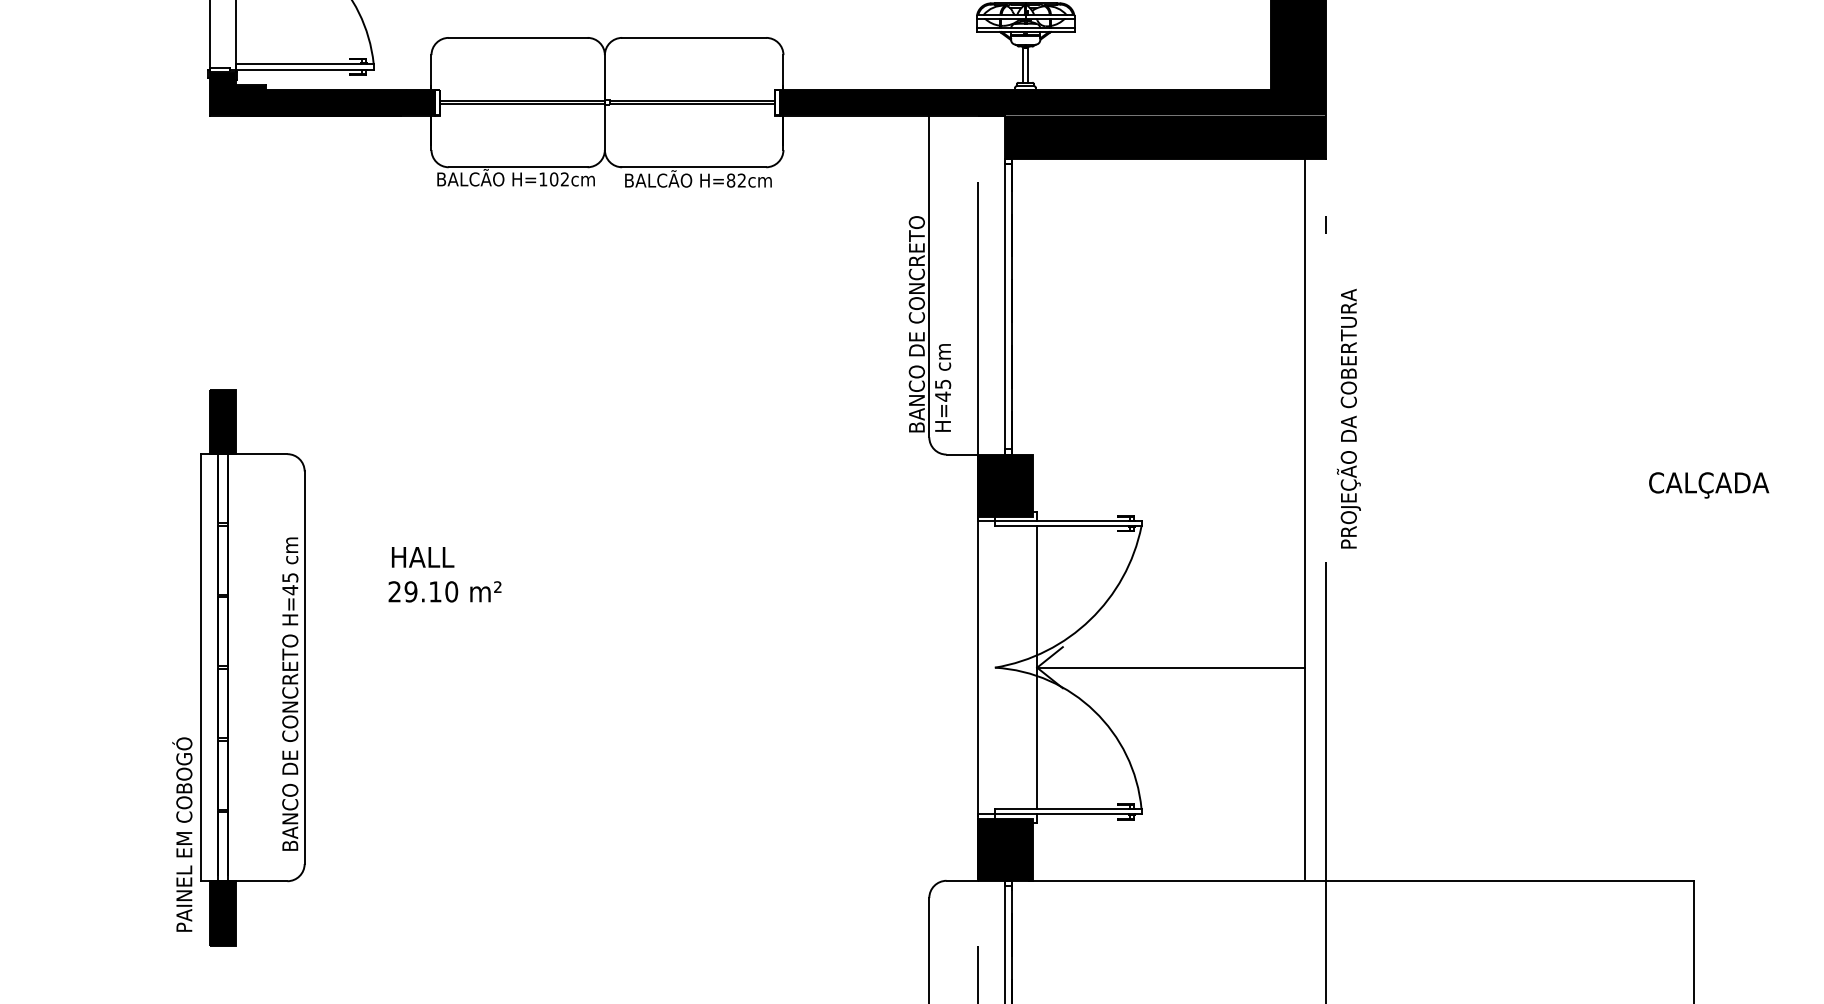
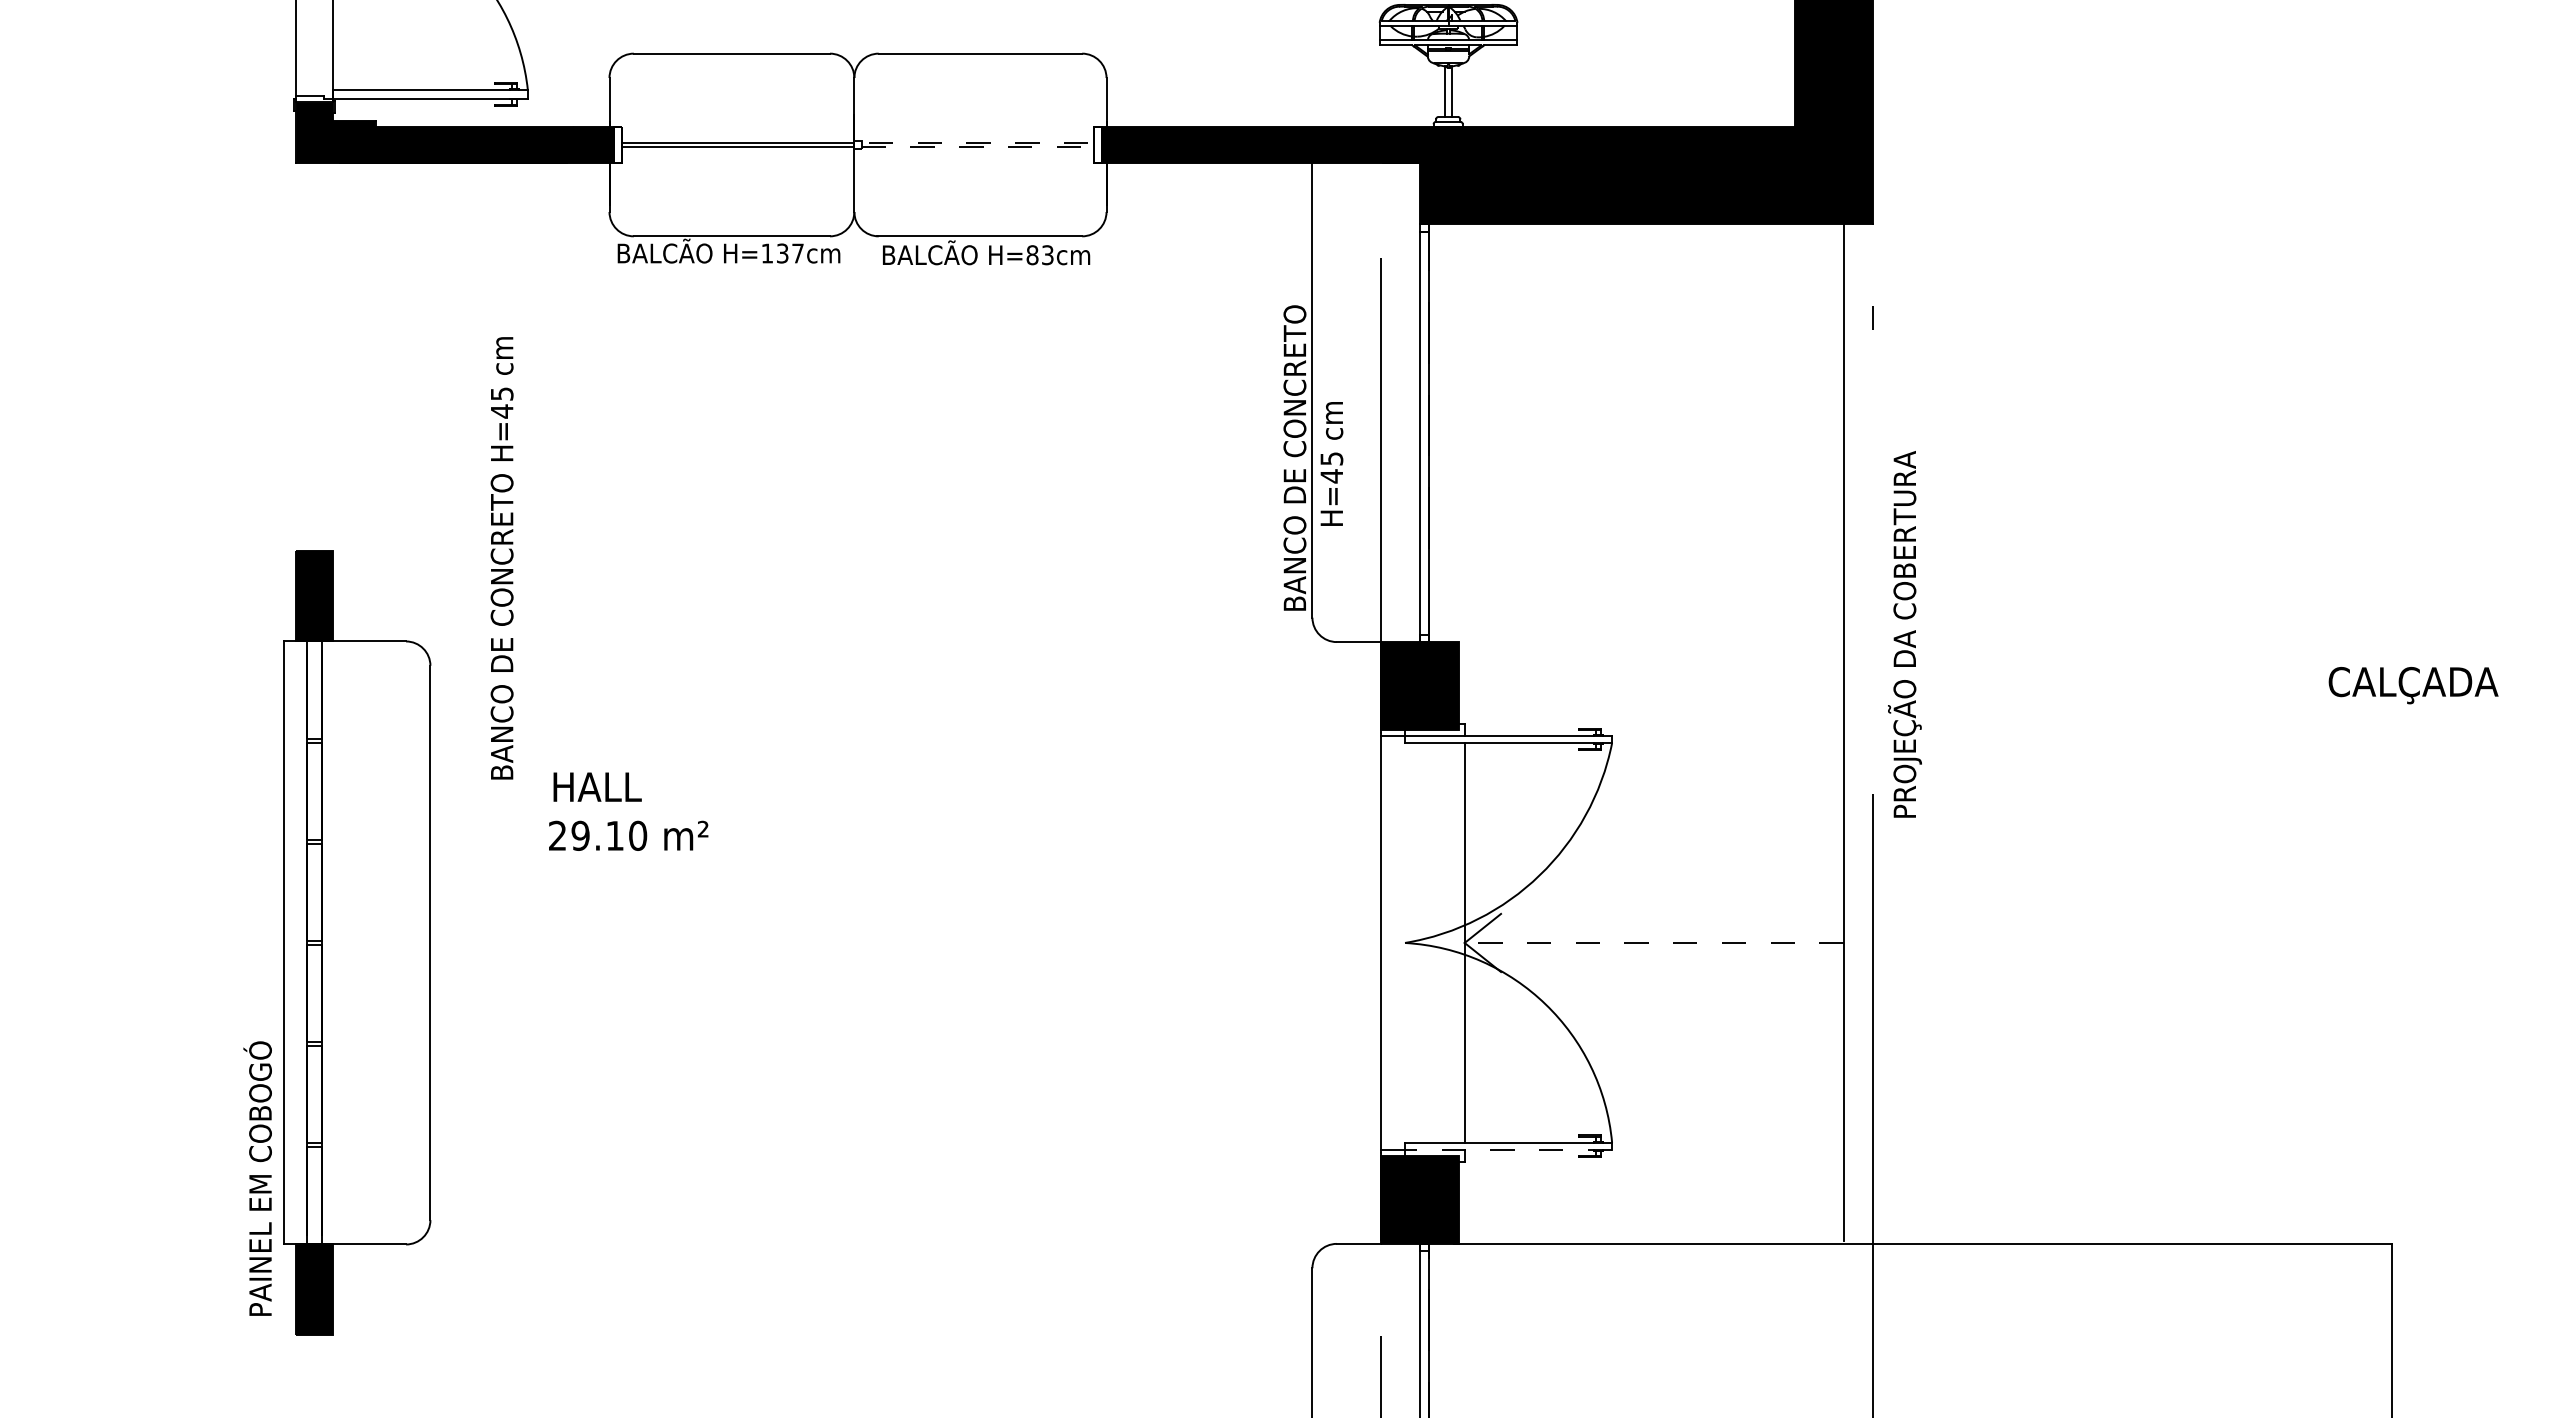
line: (774, 102) -> (1094, 144), solid -> dashed
text: (558, 179) -> (789, 253), H=102cm -> H=137cm
text: (741, 180) -> (1047, 255), H=82cm -> H=83cm
text: (942, 387) -> (1331, 463), moved
text: (1348, 418) -> (1904, 634), moved
line: (1170, 667) -> (1653, 942), solid -> dashed
text: (289, 694) -> (501, 558), moved
line: (1068, 814) -> (1508, 1150), solid -> dashed

